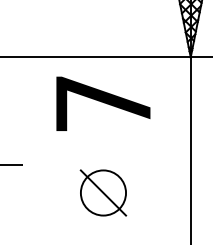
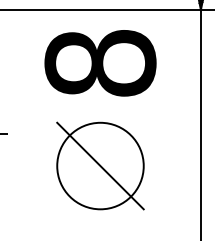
text: (103, 103) -> (100, 63), 7 -> 8
part: (103, 192) -> (100, 165), size x1.67

